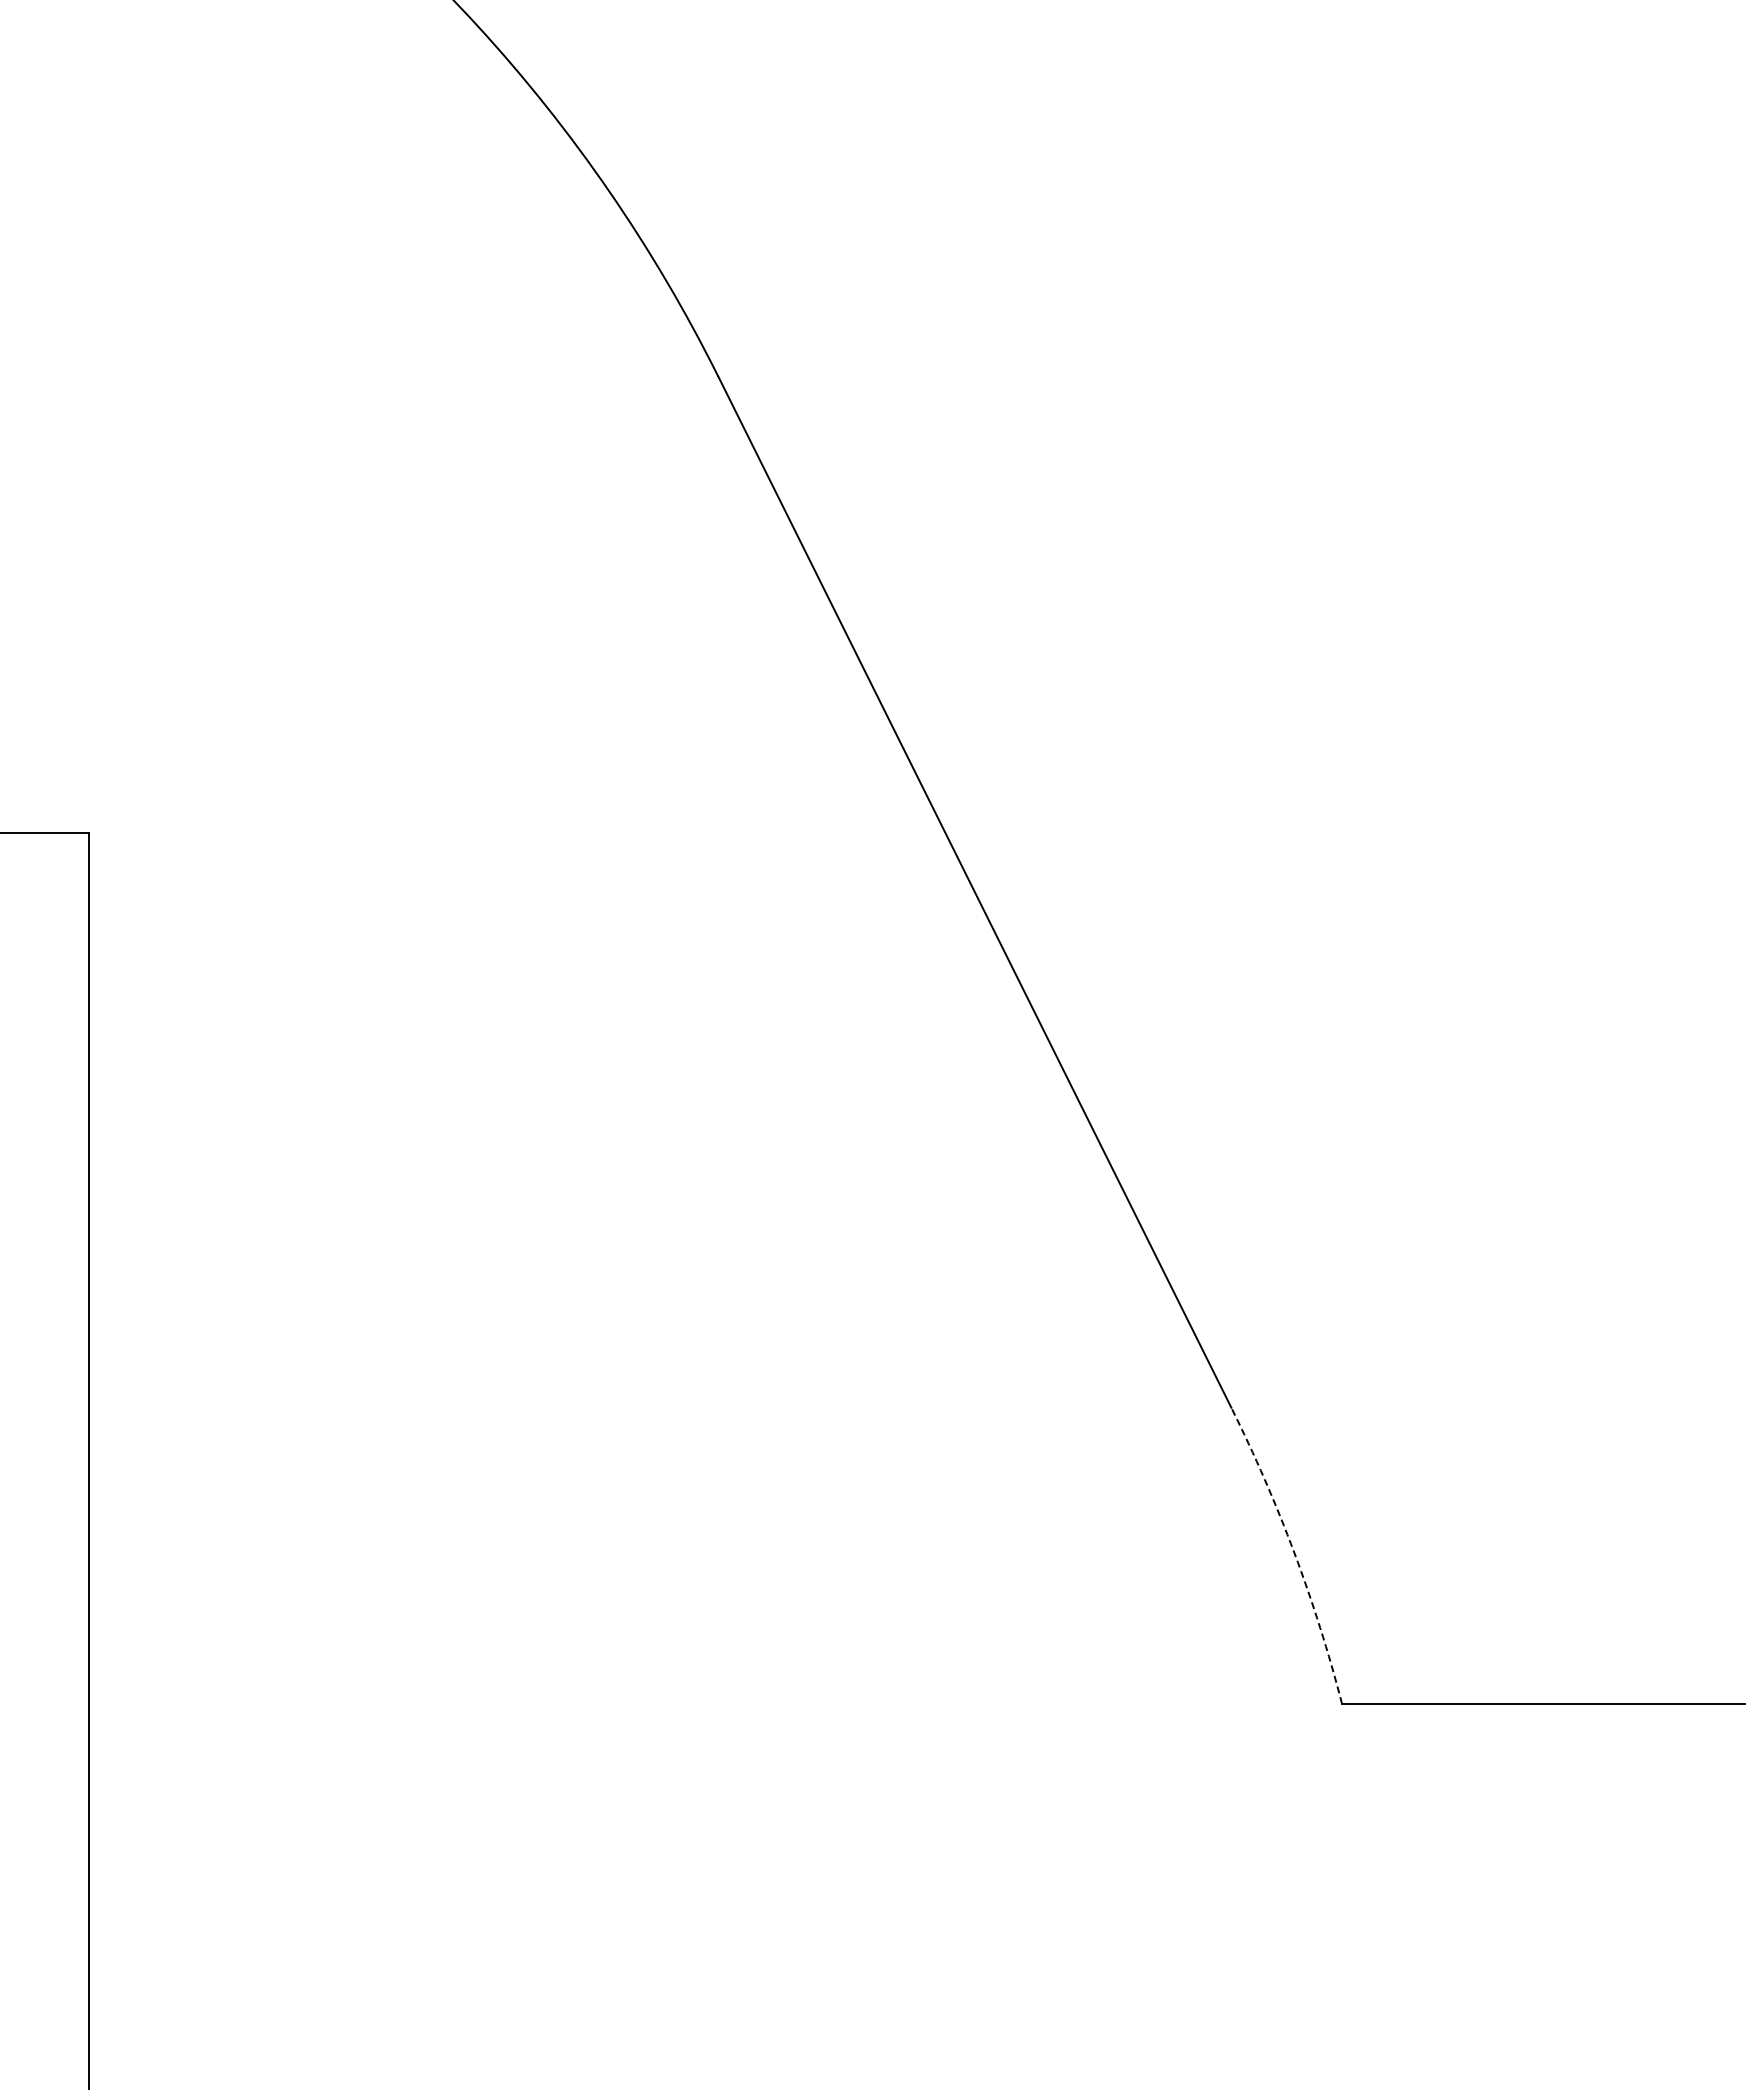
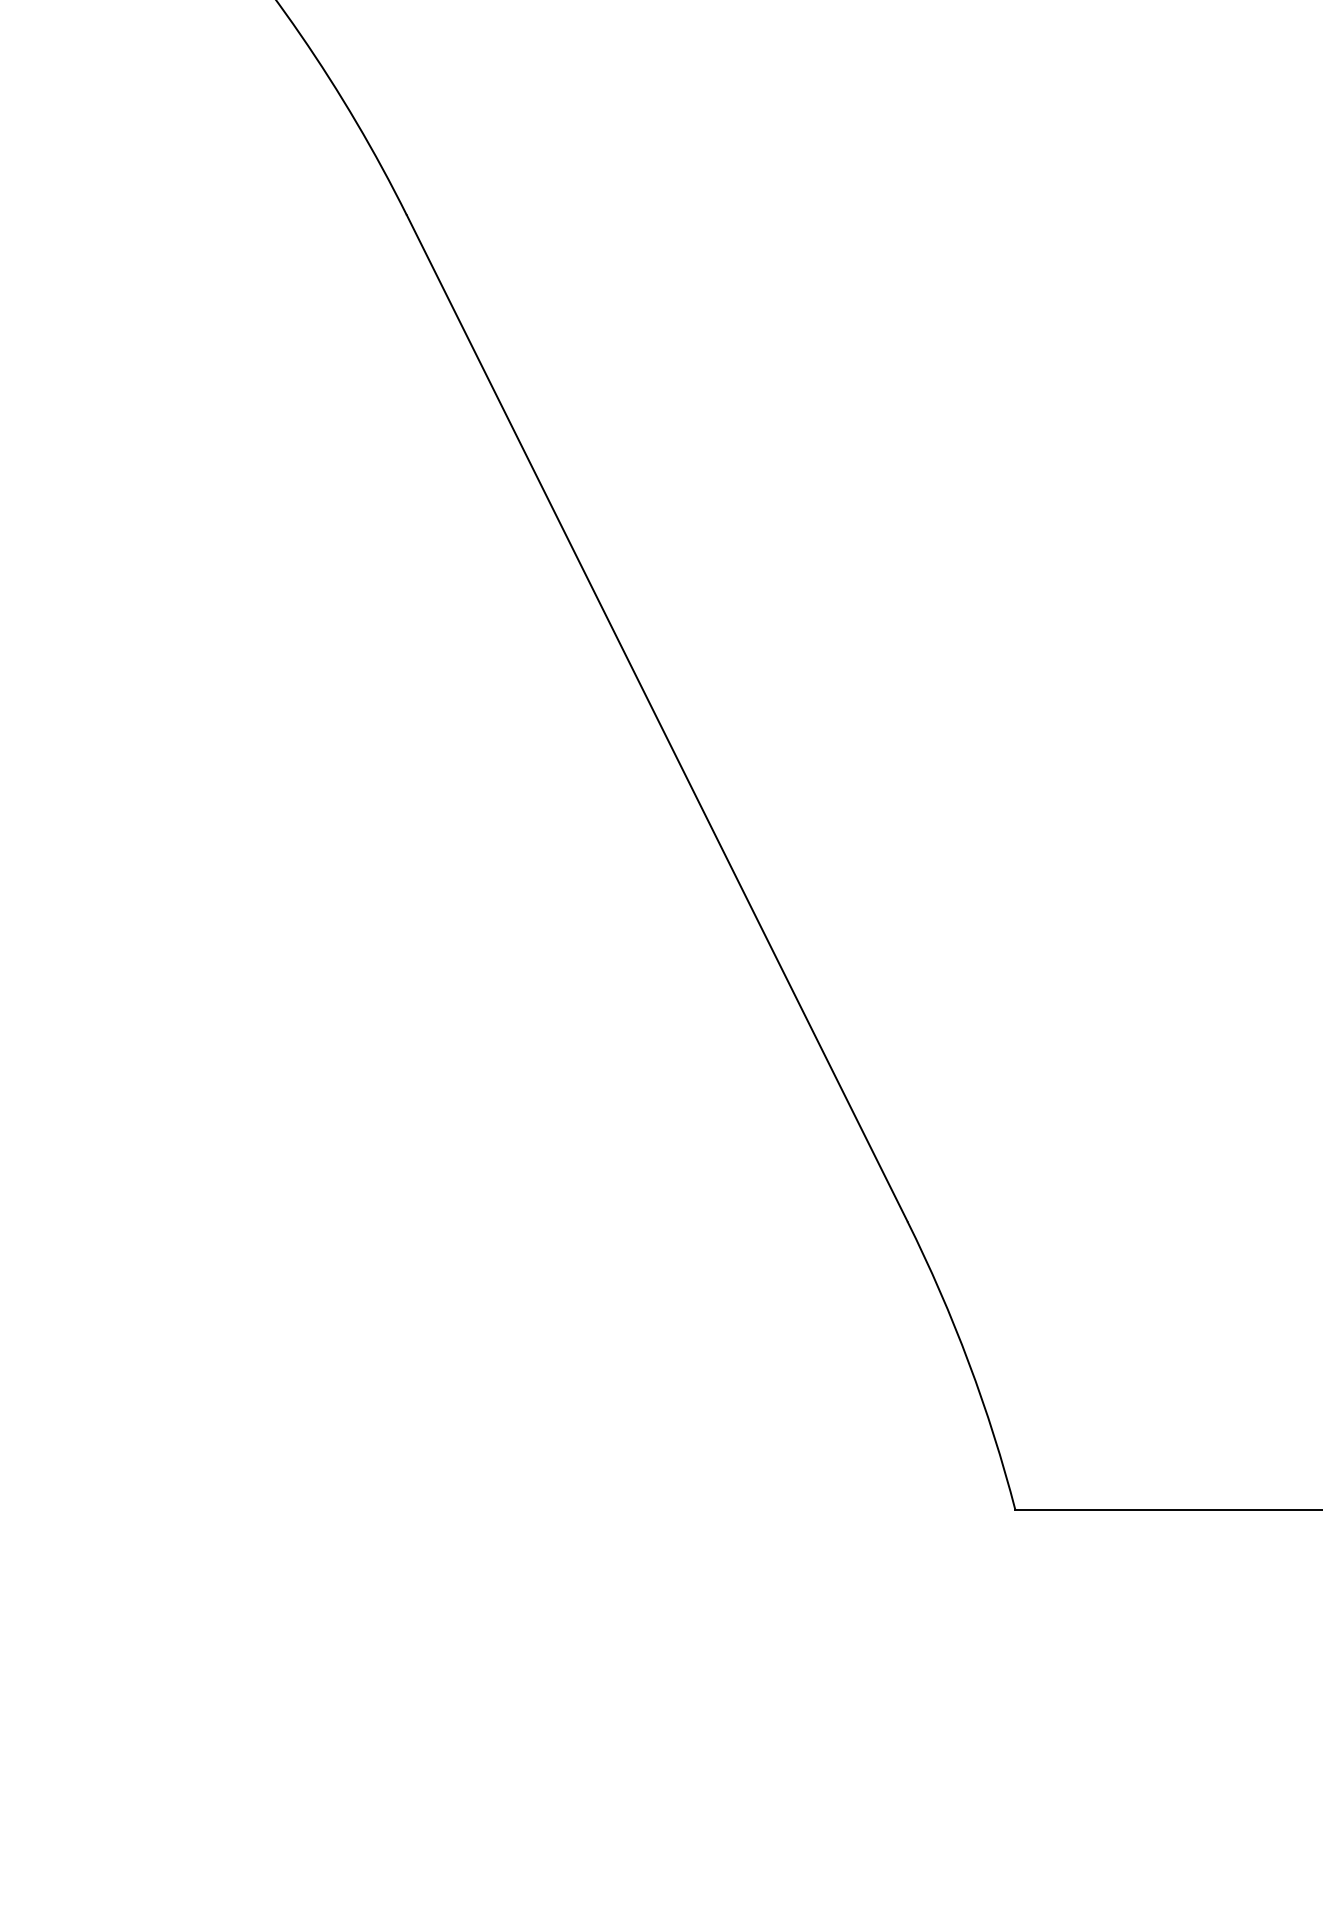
arc: (1294, 1552) -> (969, 1362), dashed -> solid

